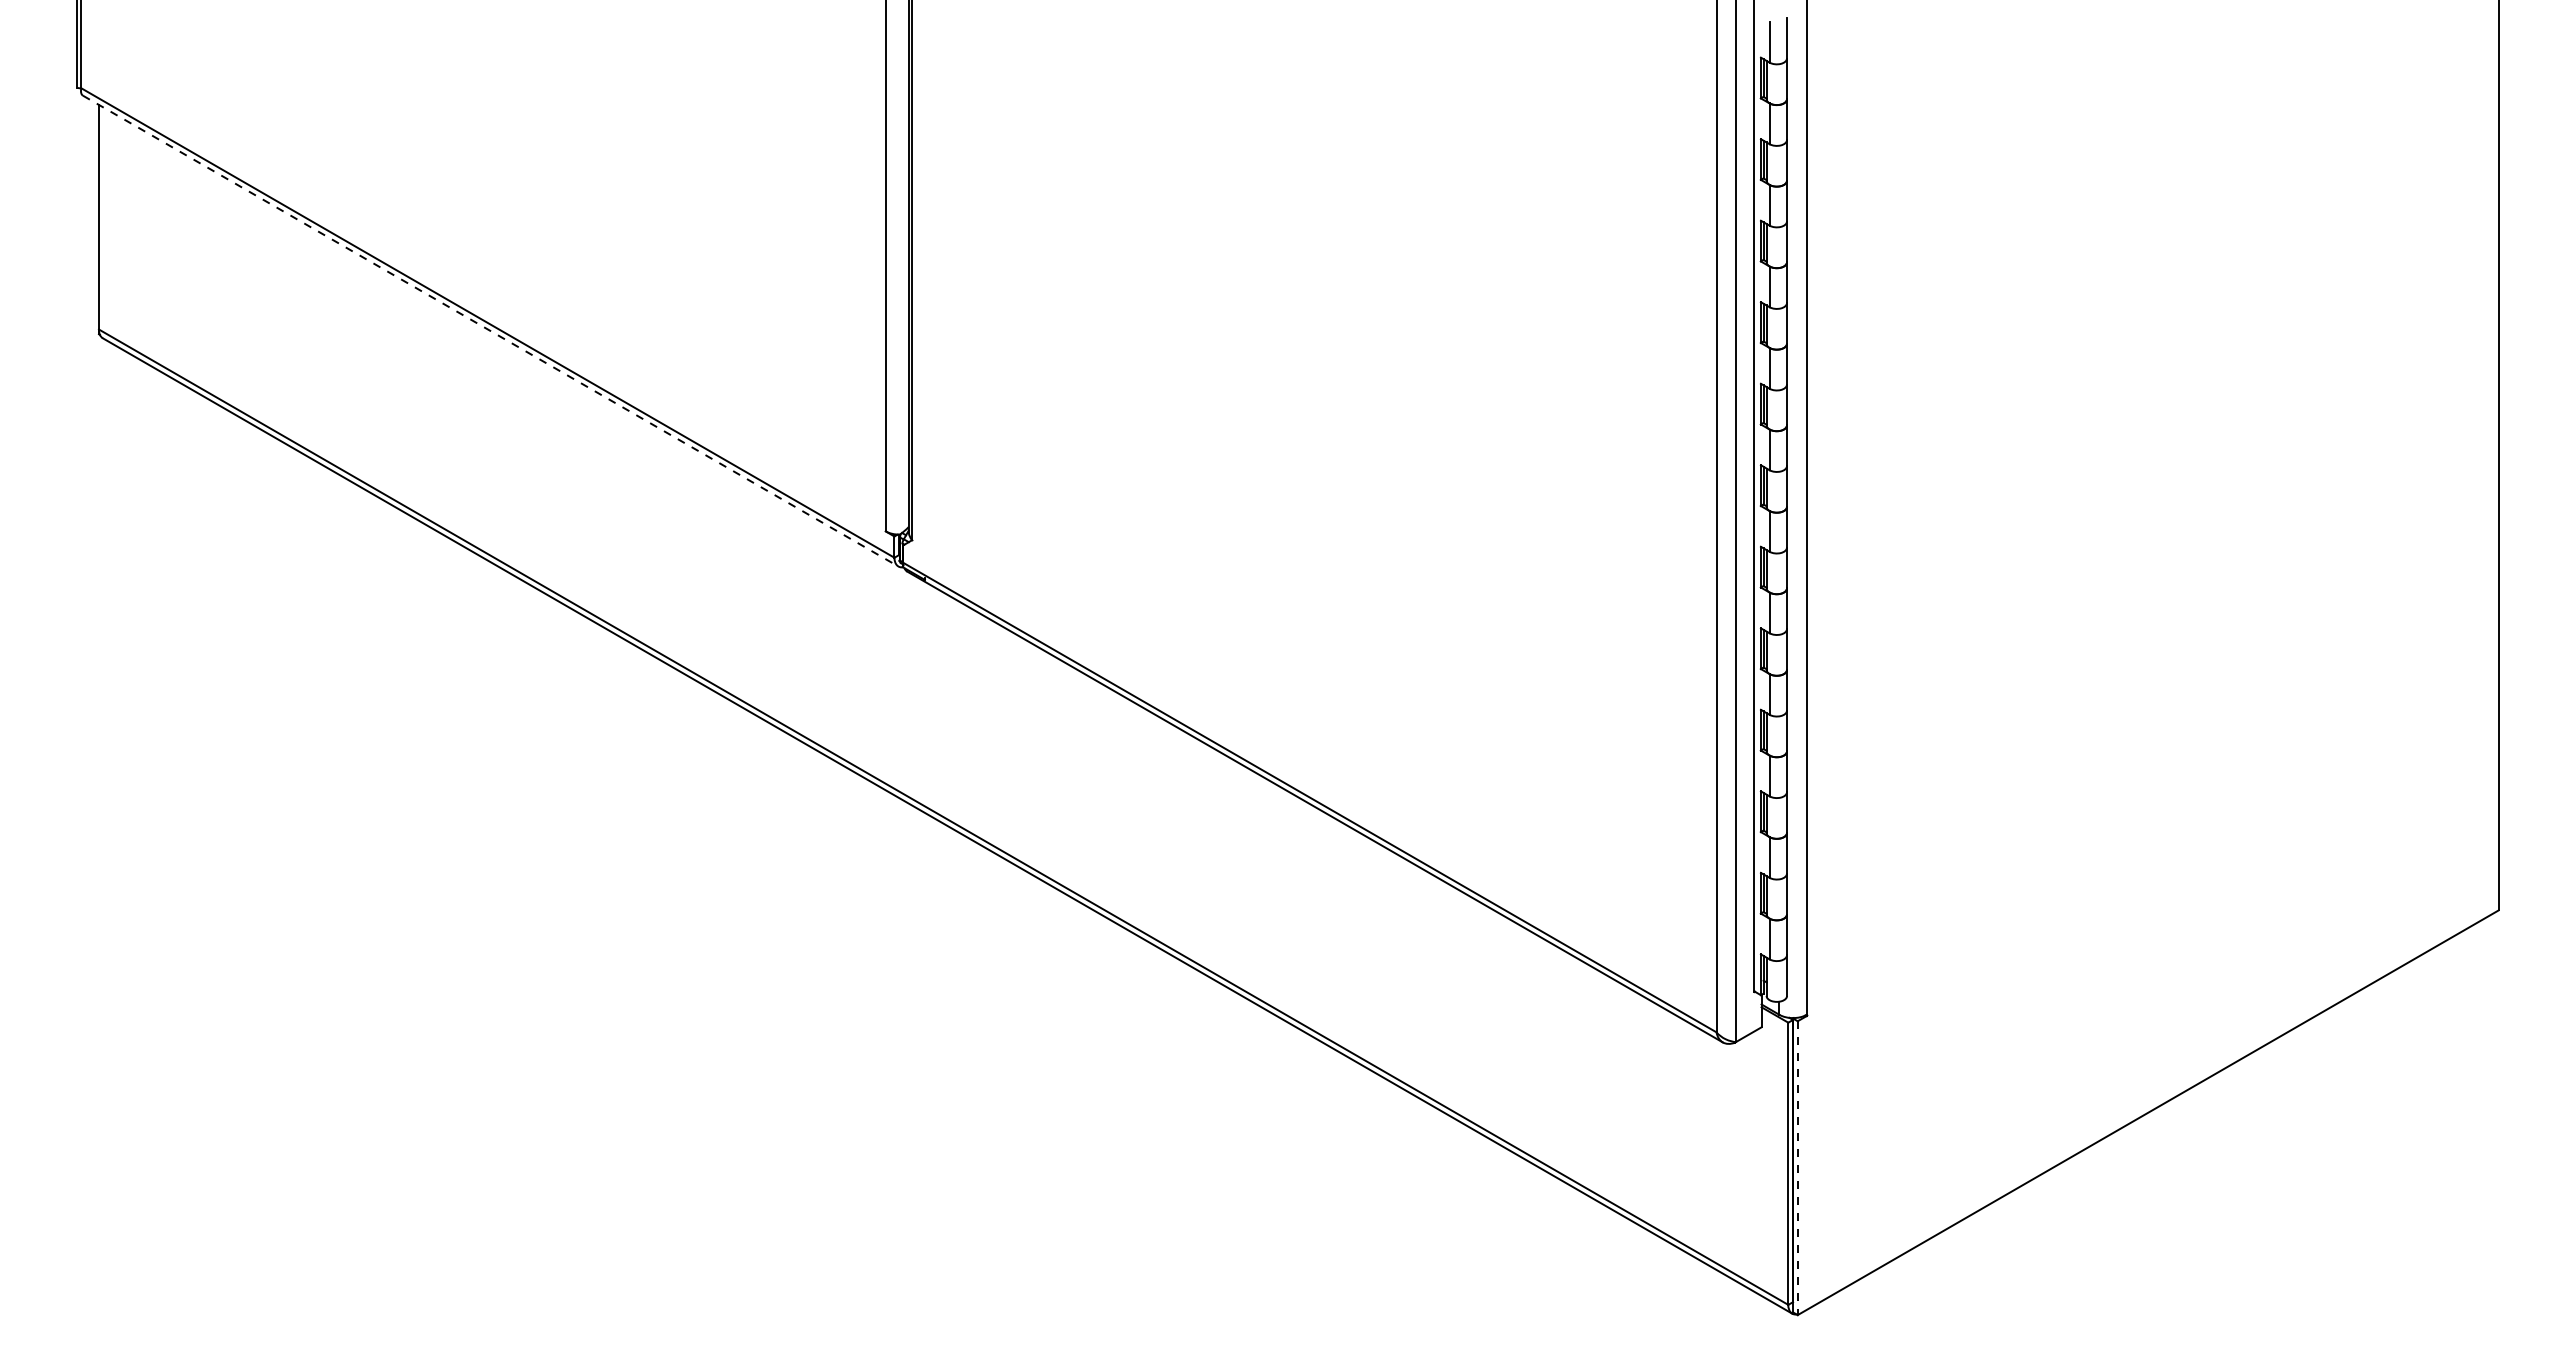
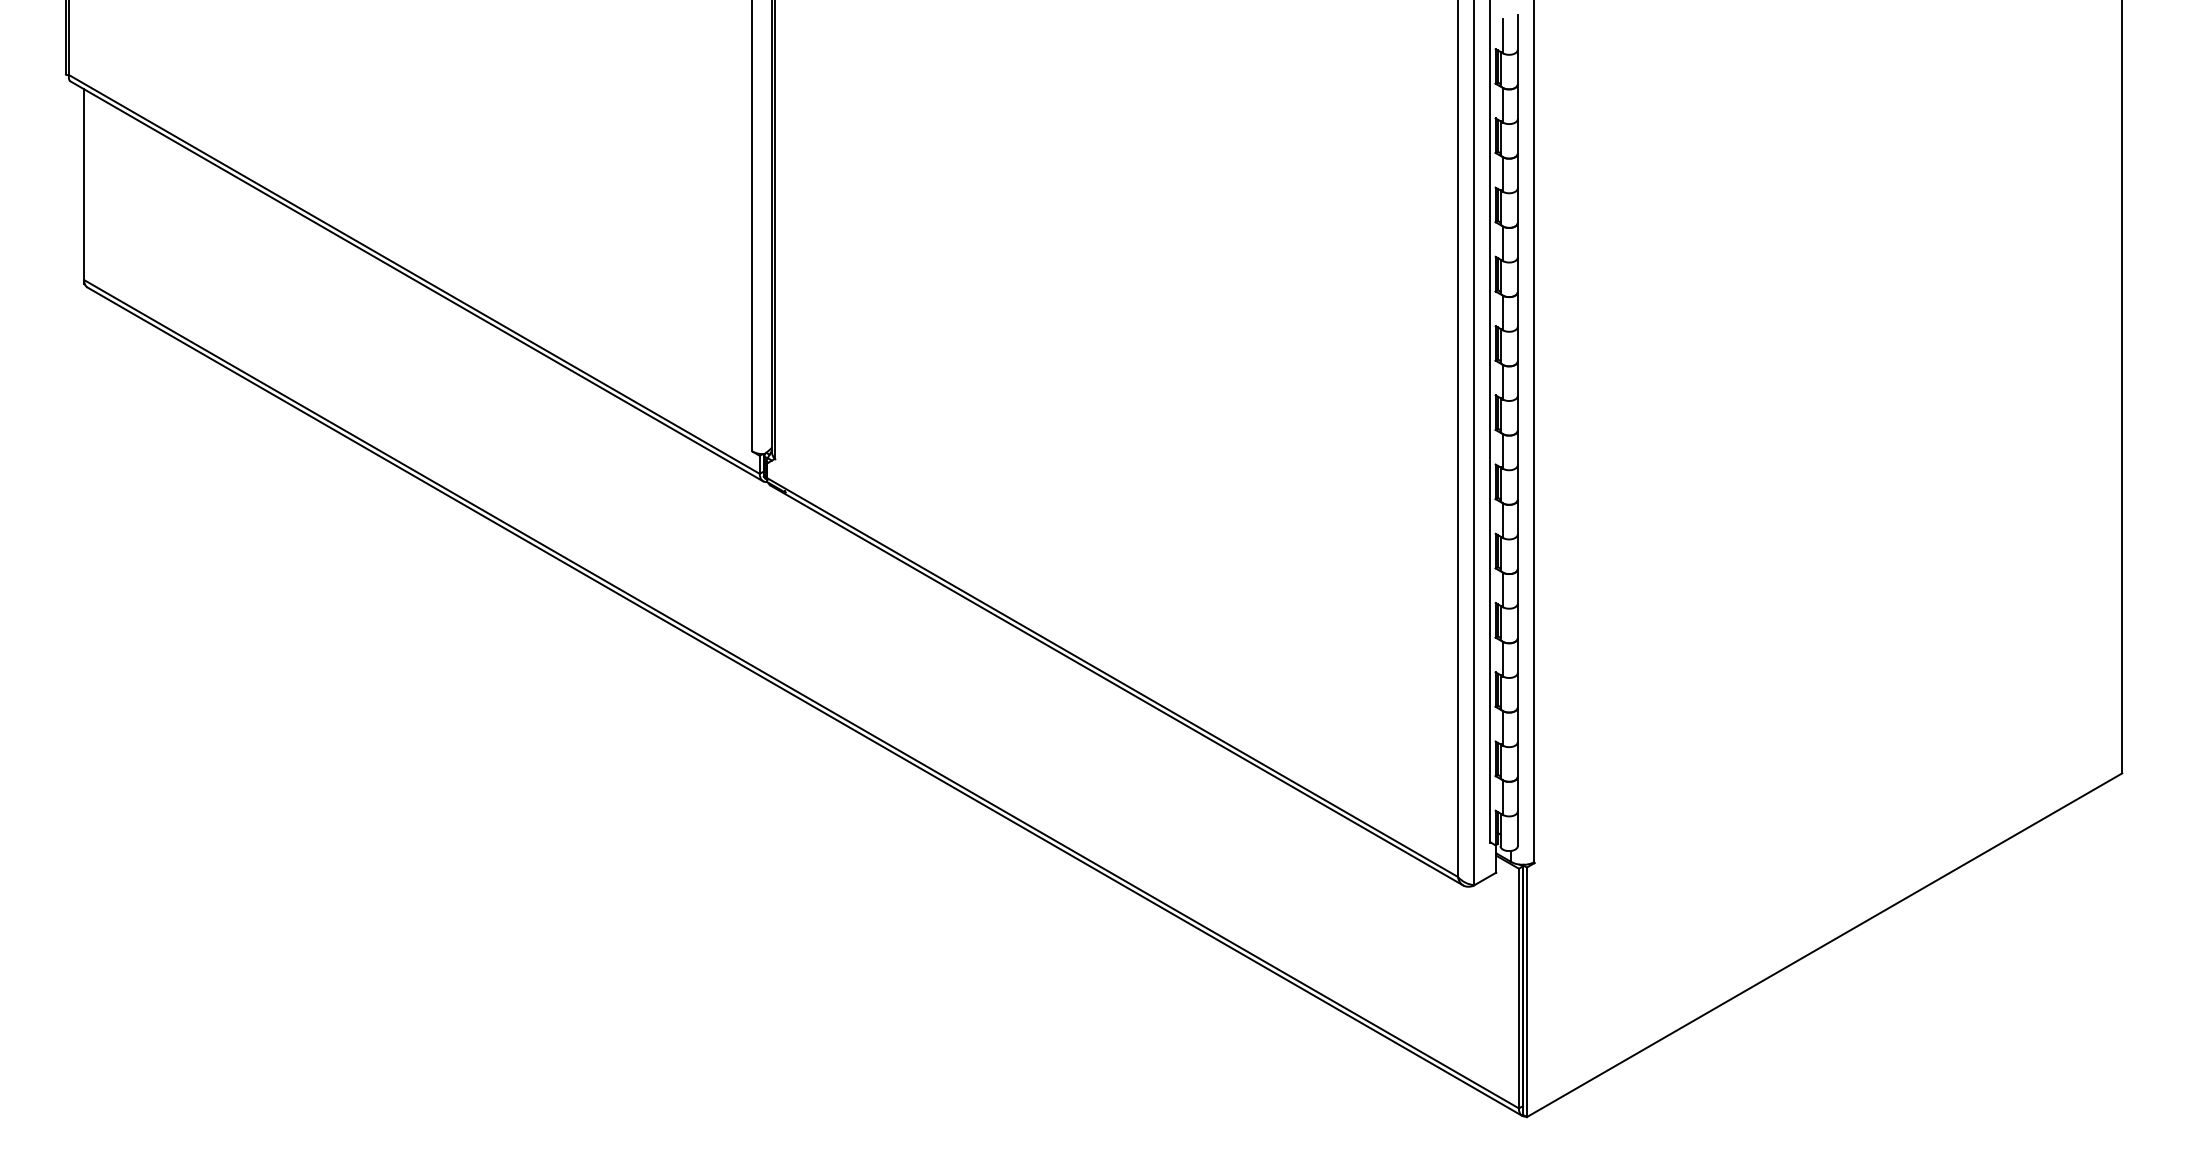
line: (490, 331) -> (416, 281), dashed -> solid
line: (1797, 1168) -> (1526, 992), dashed -> solid

